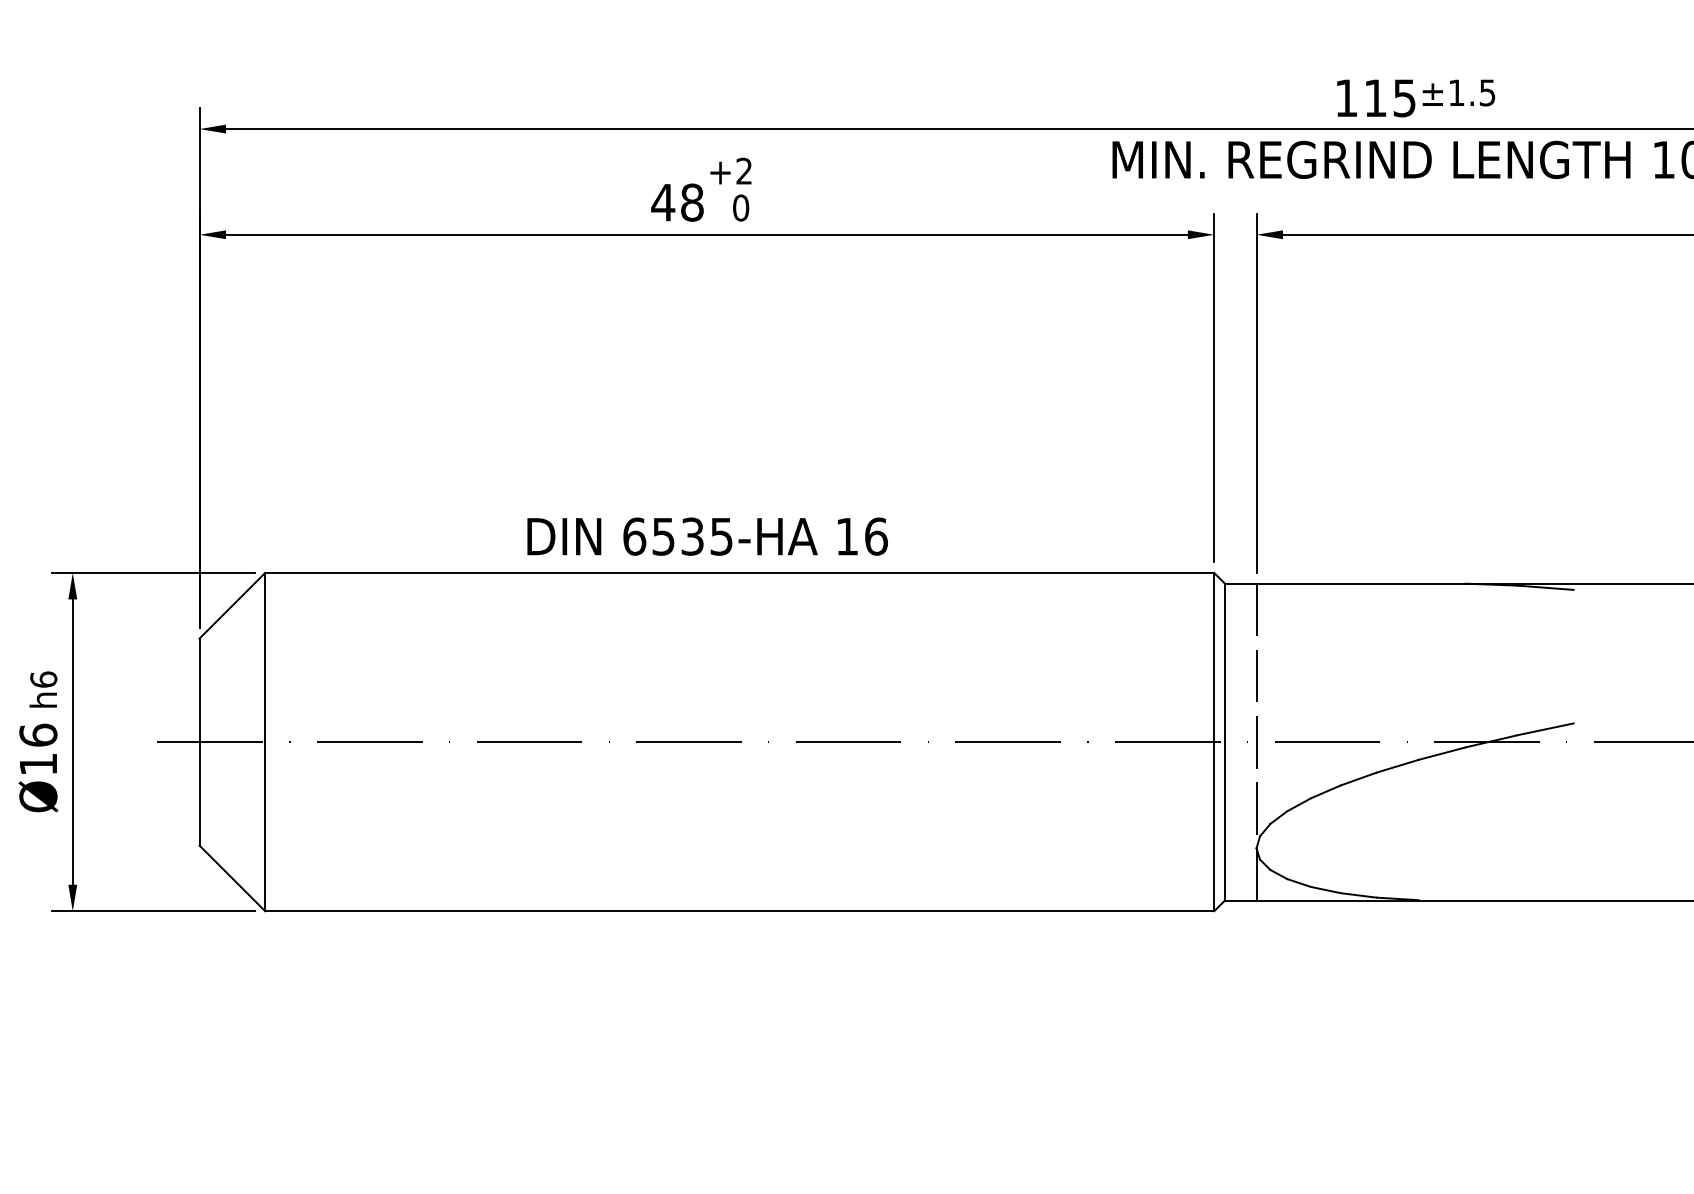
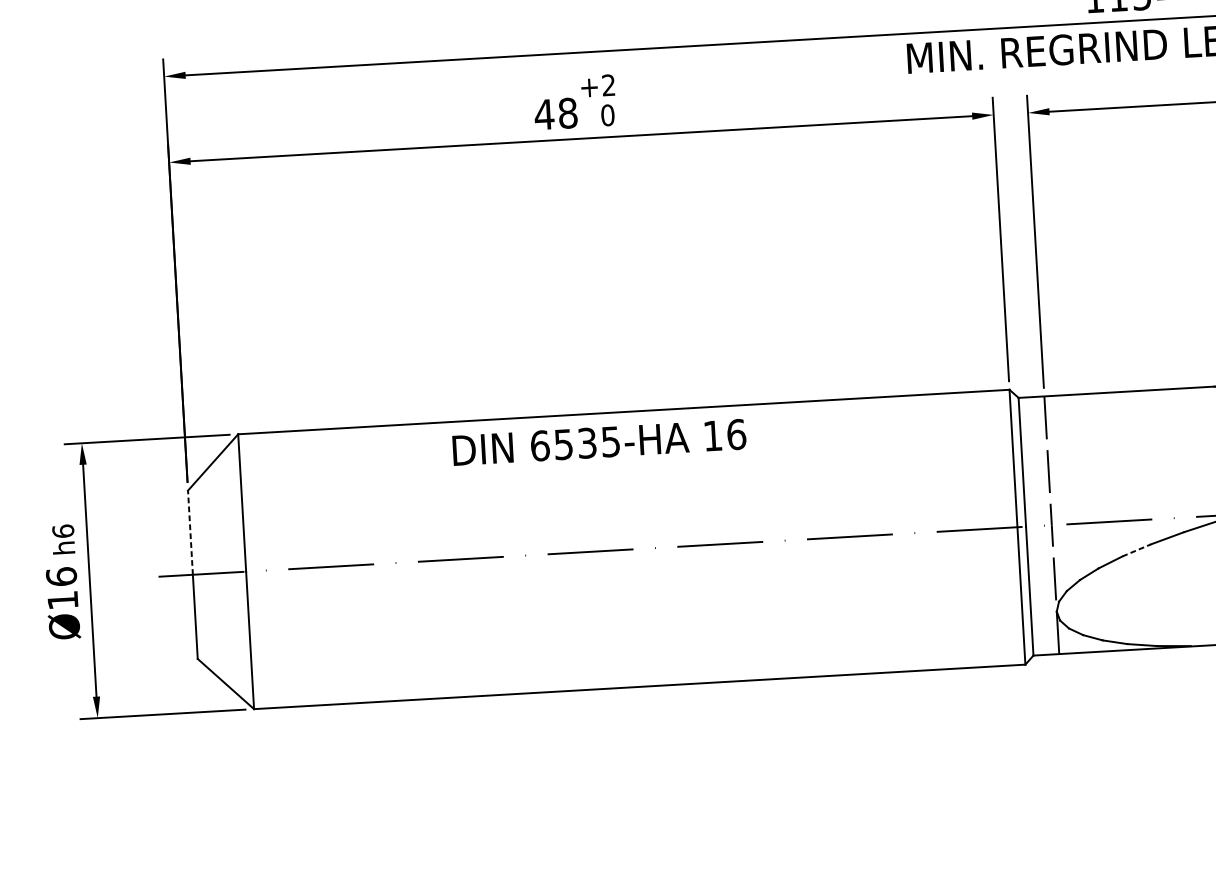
text: (707, 536) -> (599, 442), moved
line: (199, 690) -> (190, 532), solid -> dashed
line: (1359, 778) -> (1137, 550), solid -> dashed

